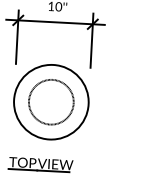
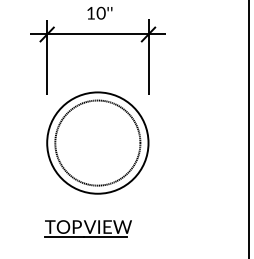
circle: (51, 101) -> (97, 142), size x1.4

